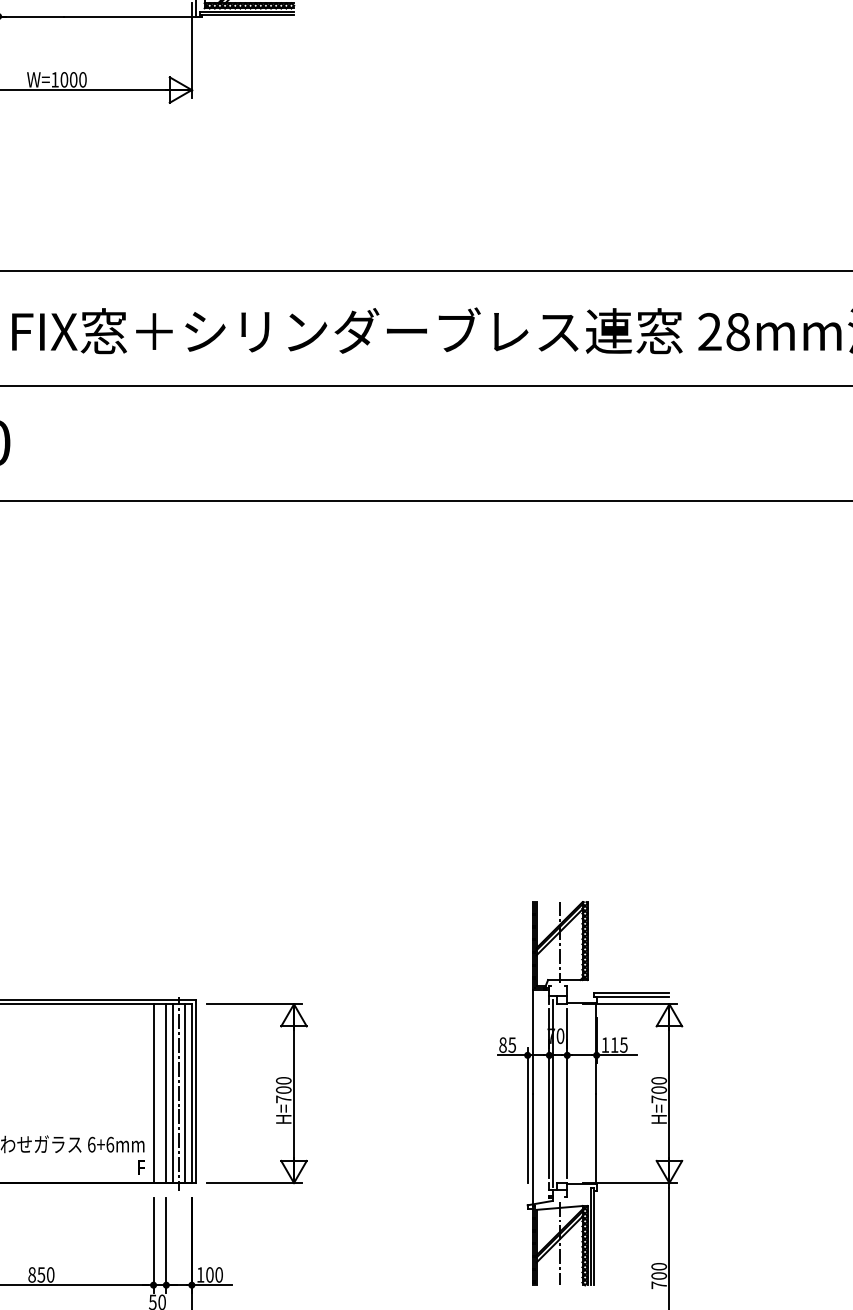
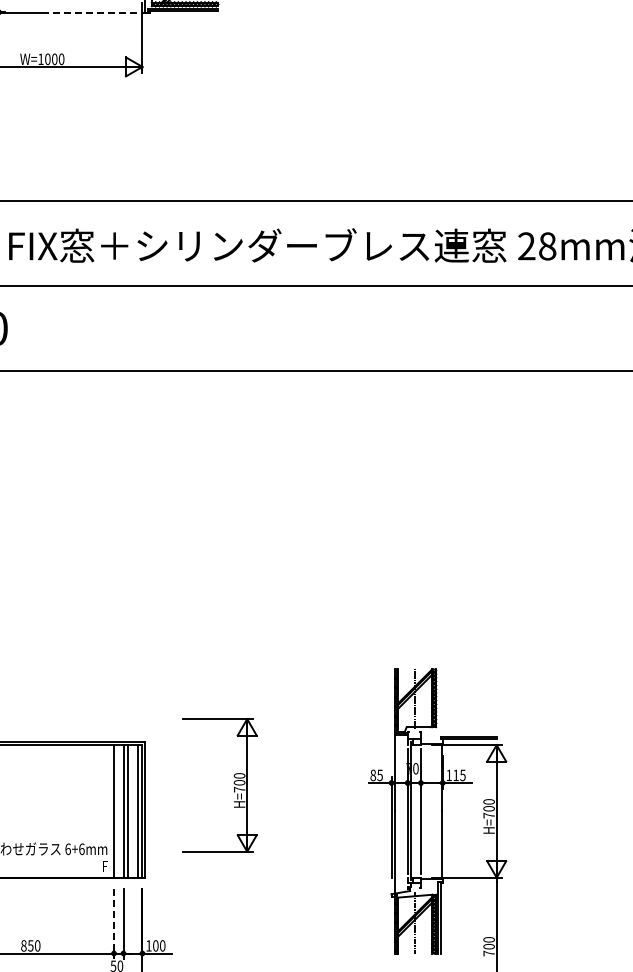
line: (131, 16) -> (97, 12), solid -> dashed
part: (275, 1089) -> (233, 782), moved
line: (178, 1093) -> (132, 811), removed
line: (154, 1246) -> (114, 924), solid -> dashed

